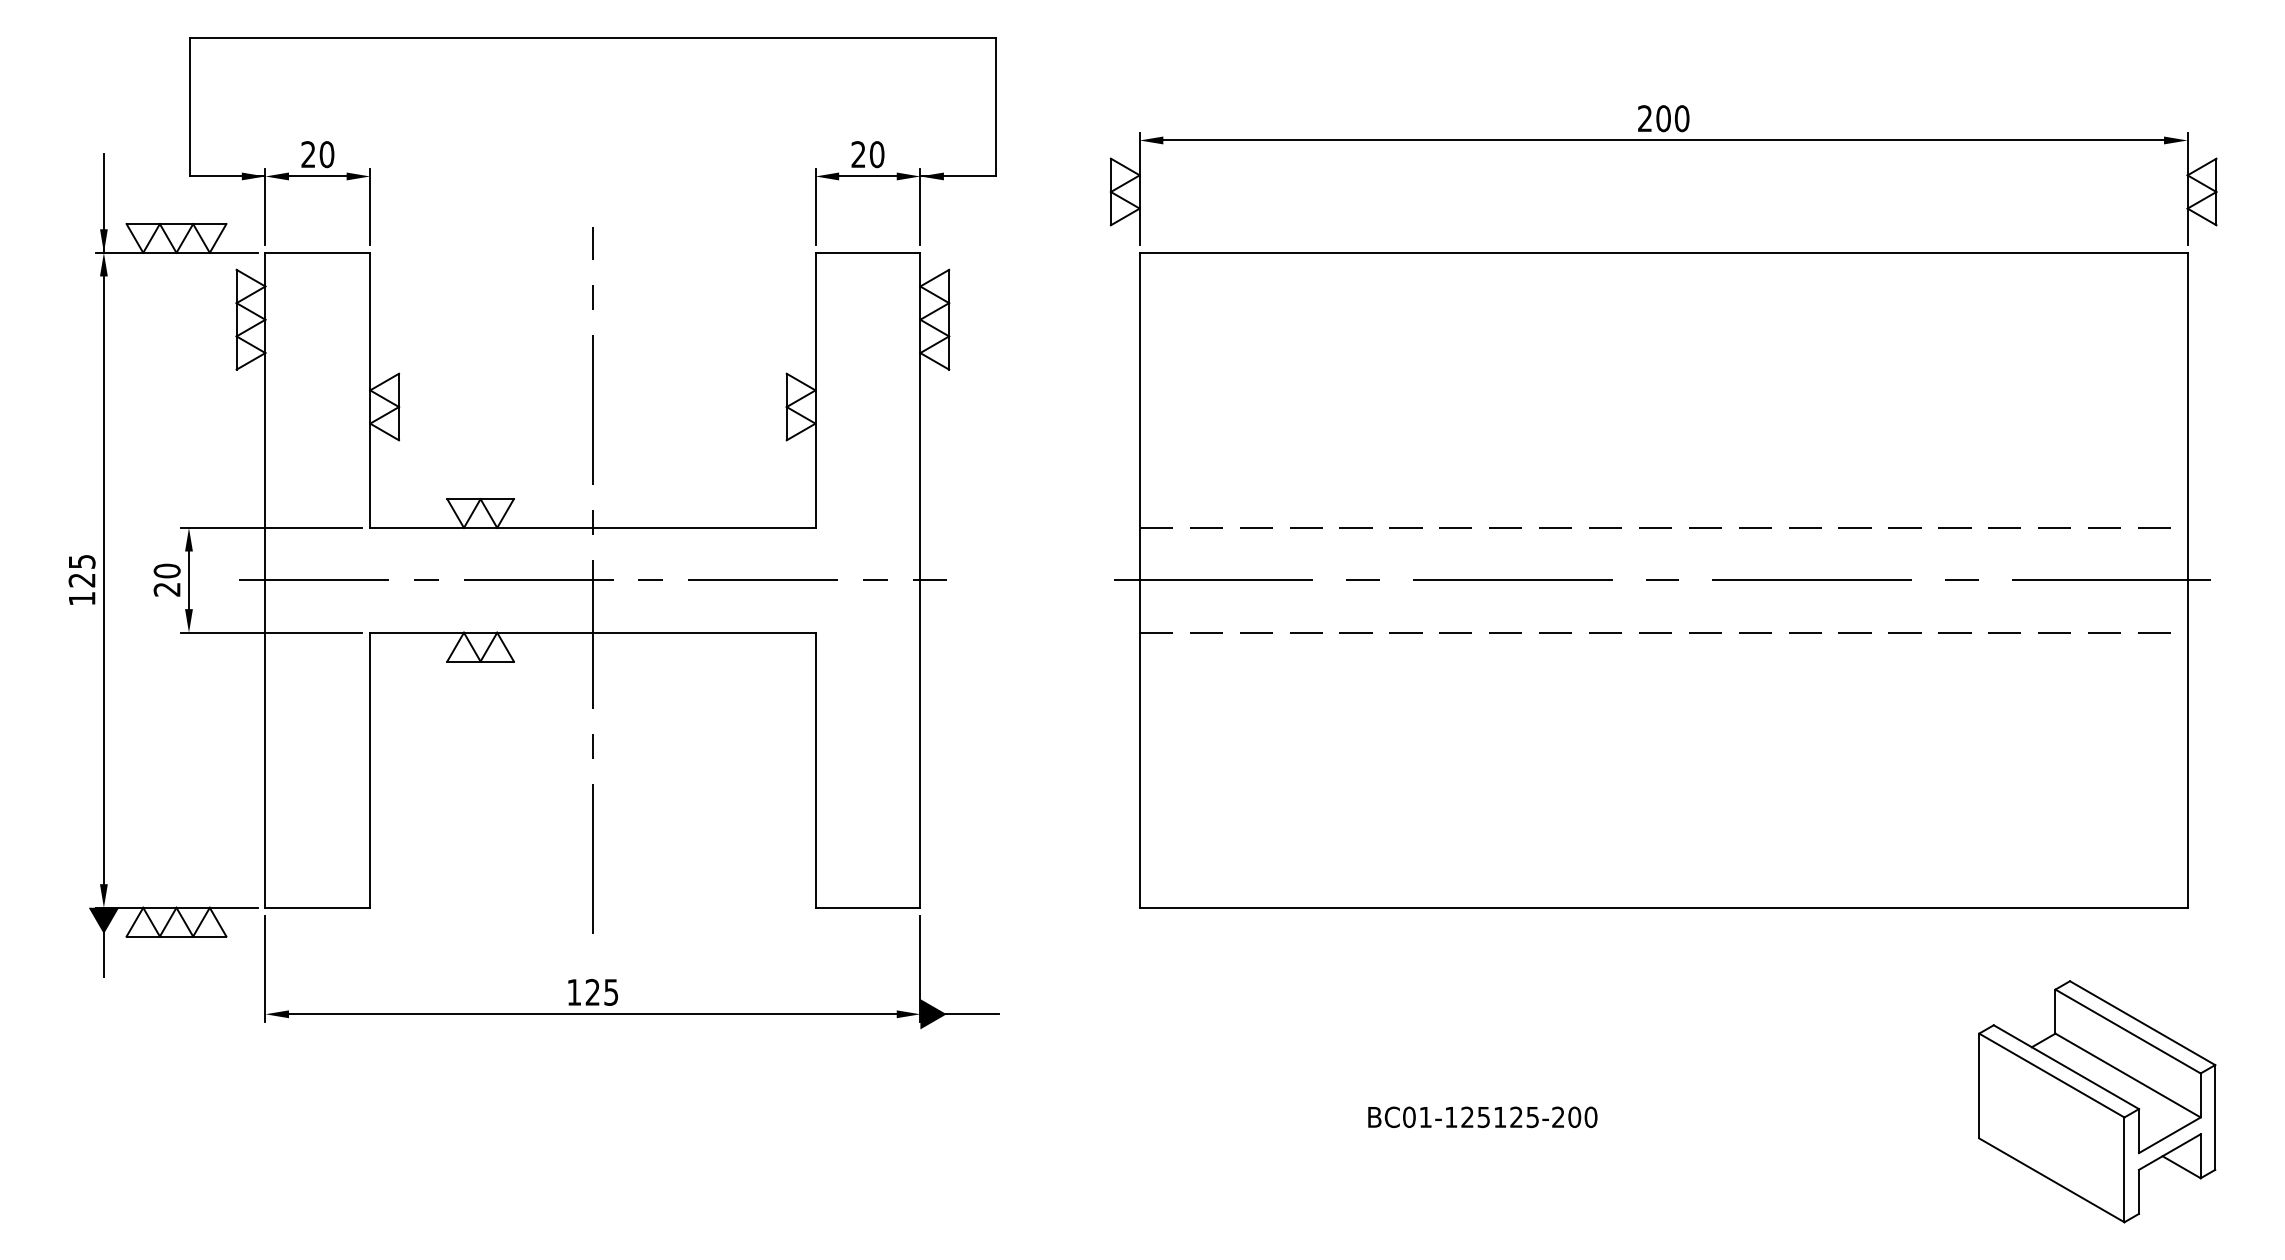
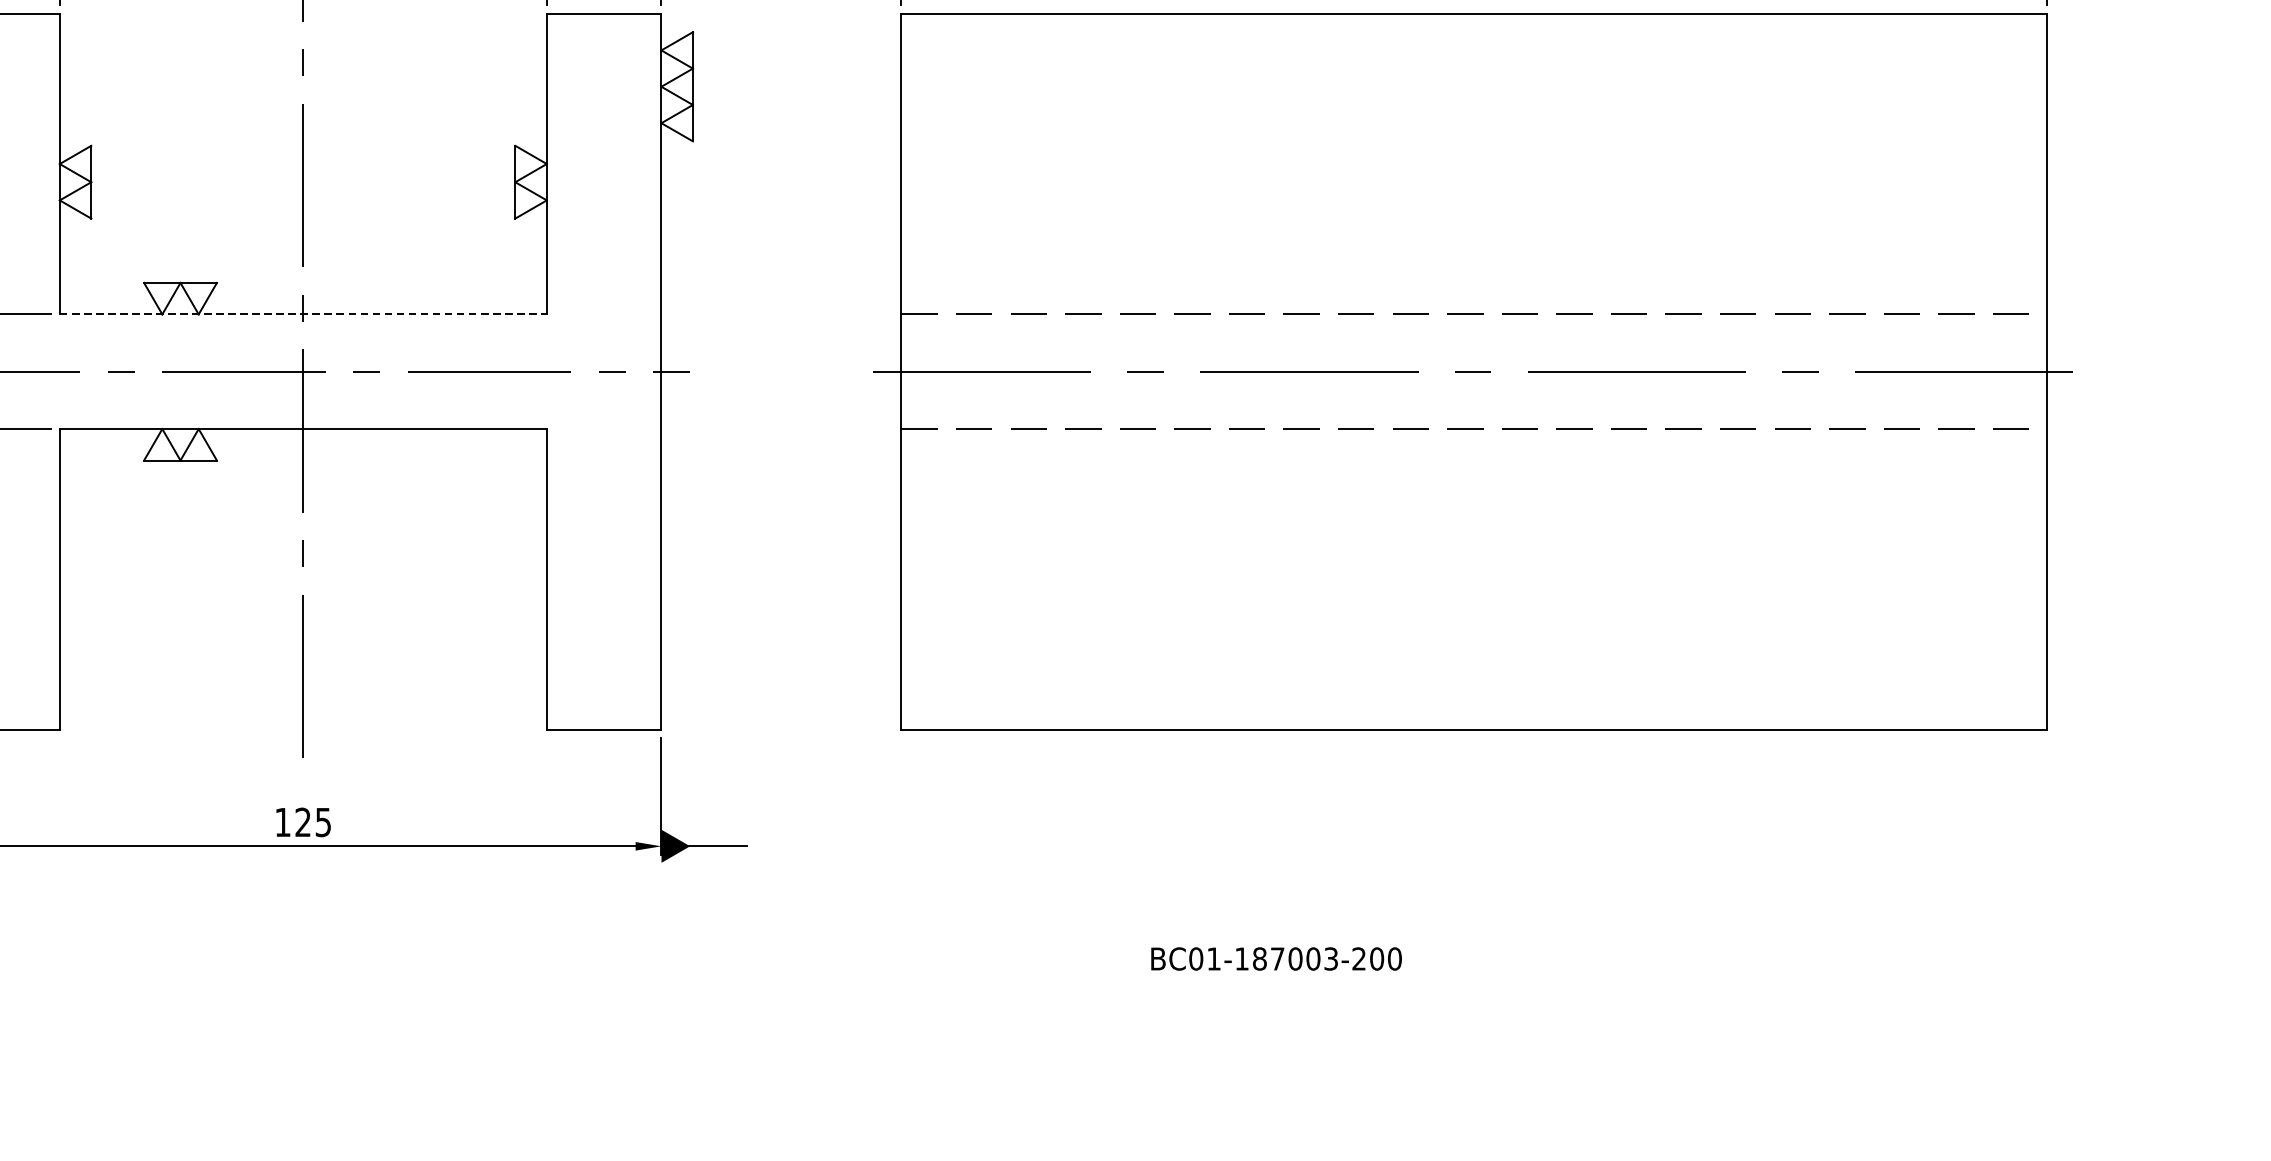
line: (592, 527) -> (302, 313), solid -> dashed
part: (2097, 1101) -> (1948, 941), removed
text: (1499, 1117) -> (1294, 959), BC01-125125-200 -> BC01-187003-200

